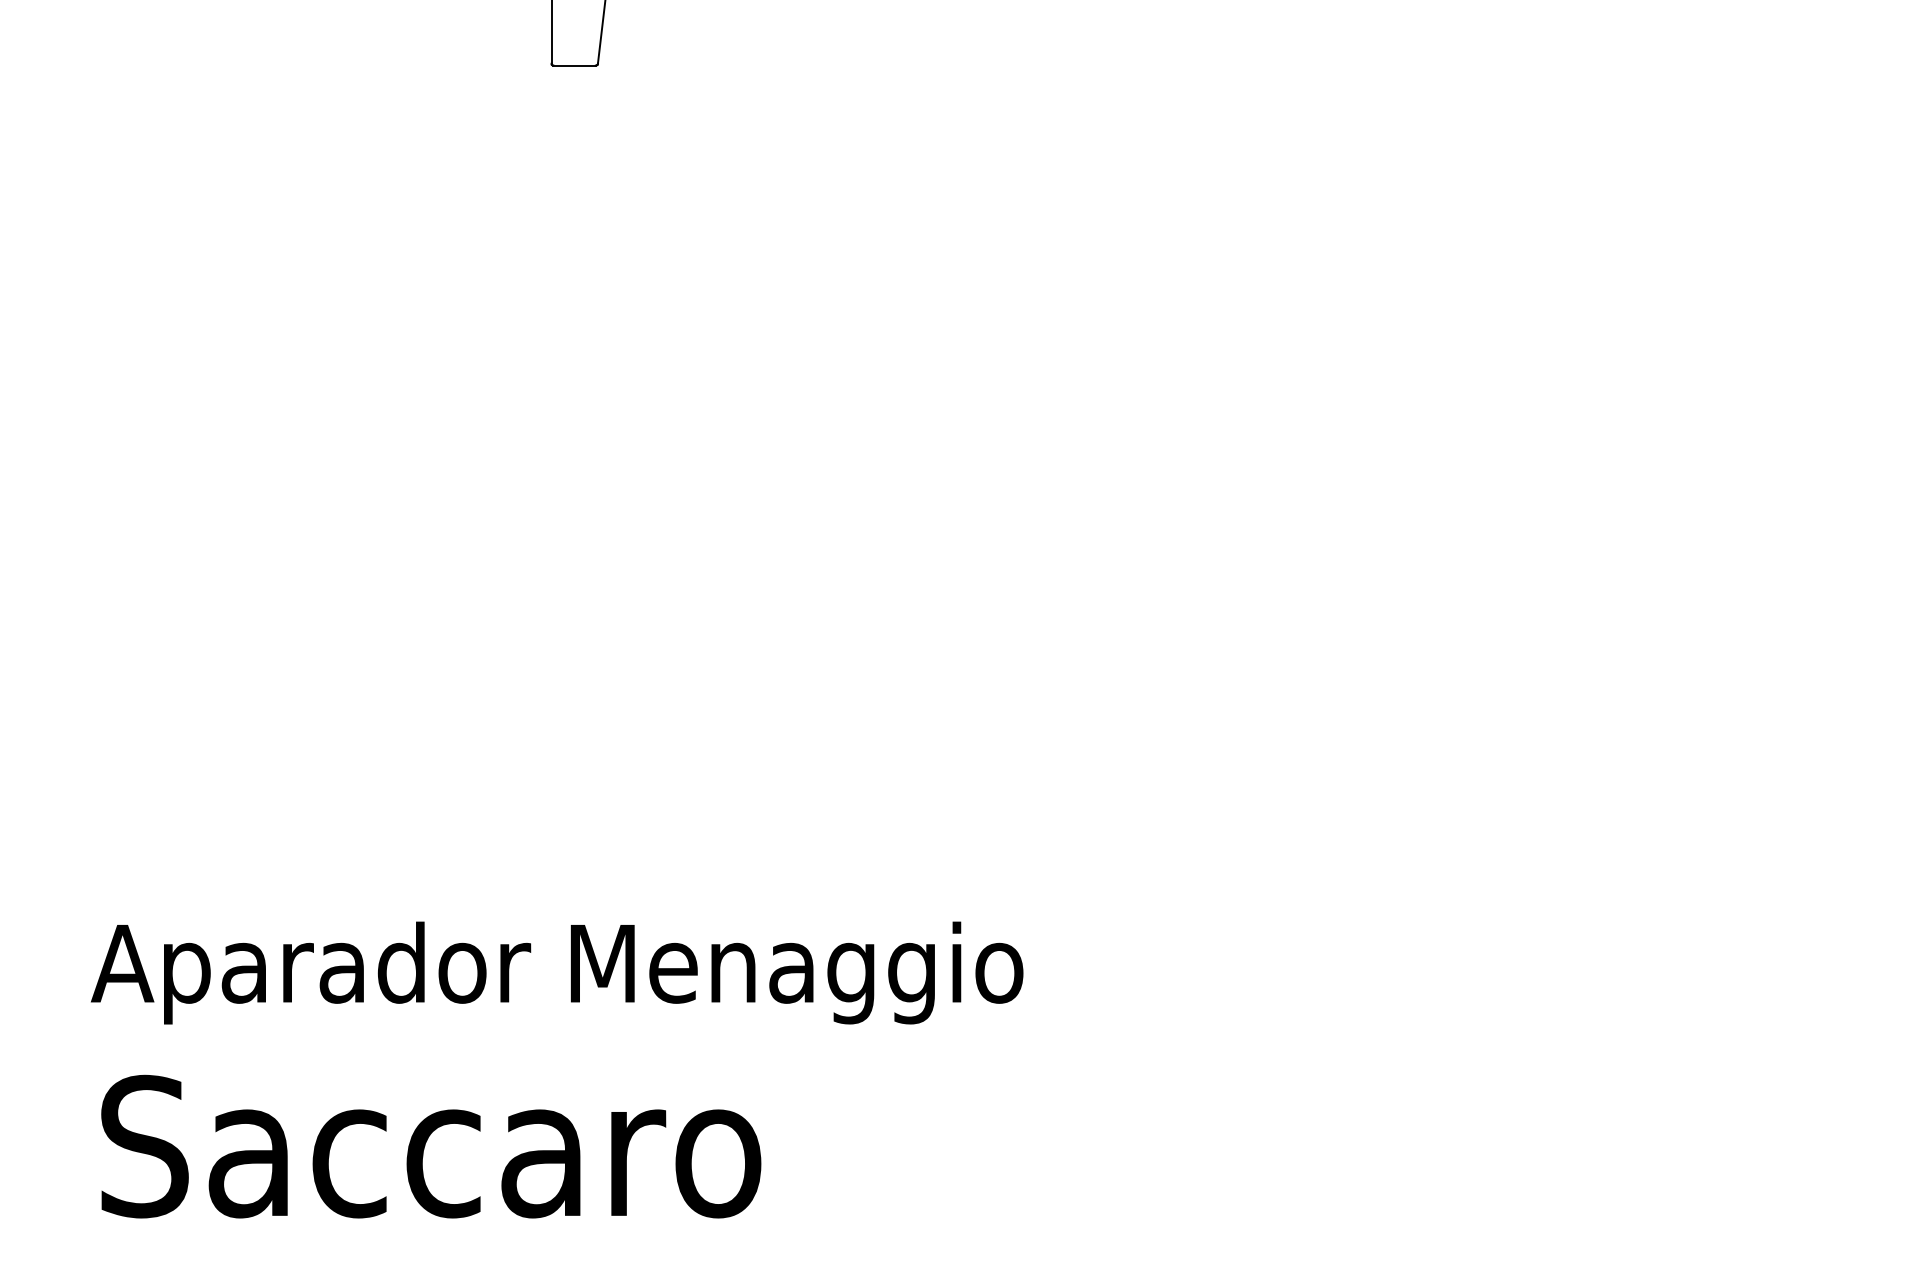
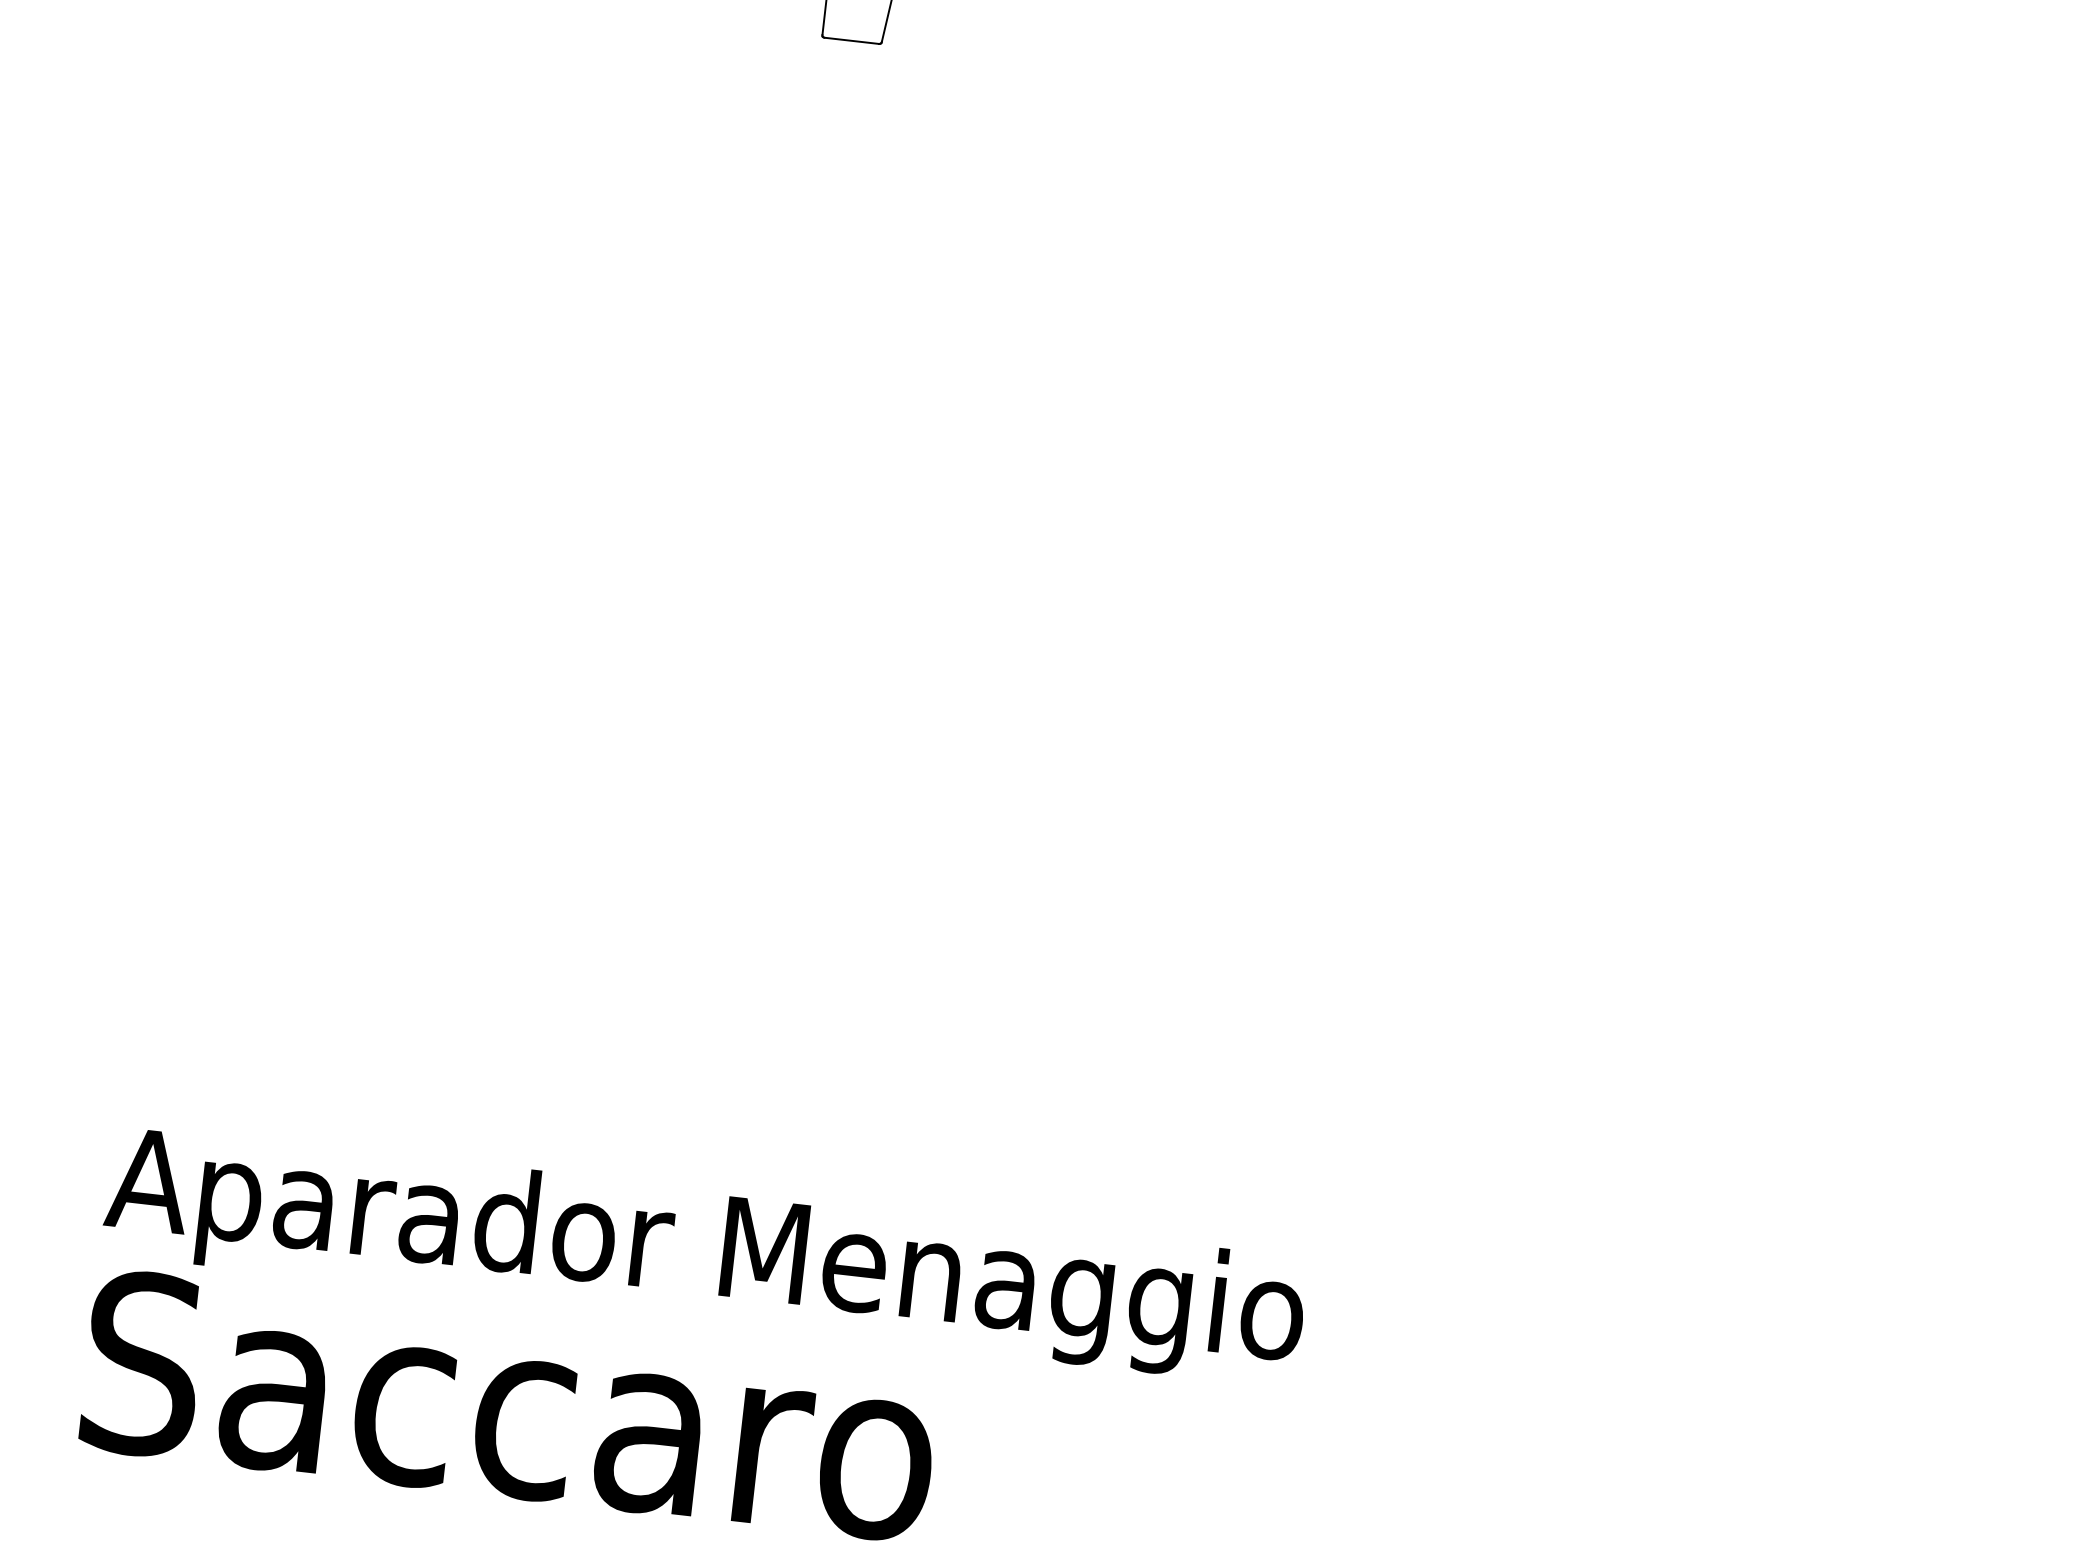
text: (557, 972) -> (705, 1255), moved

